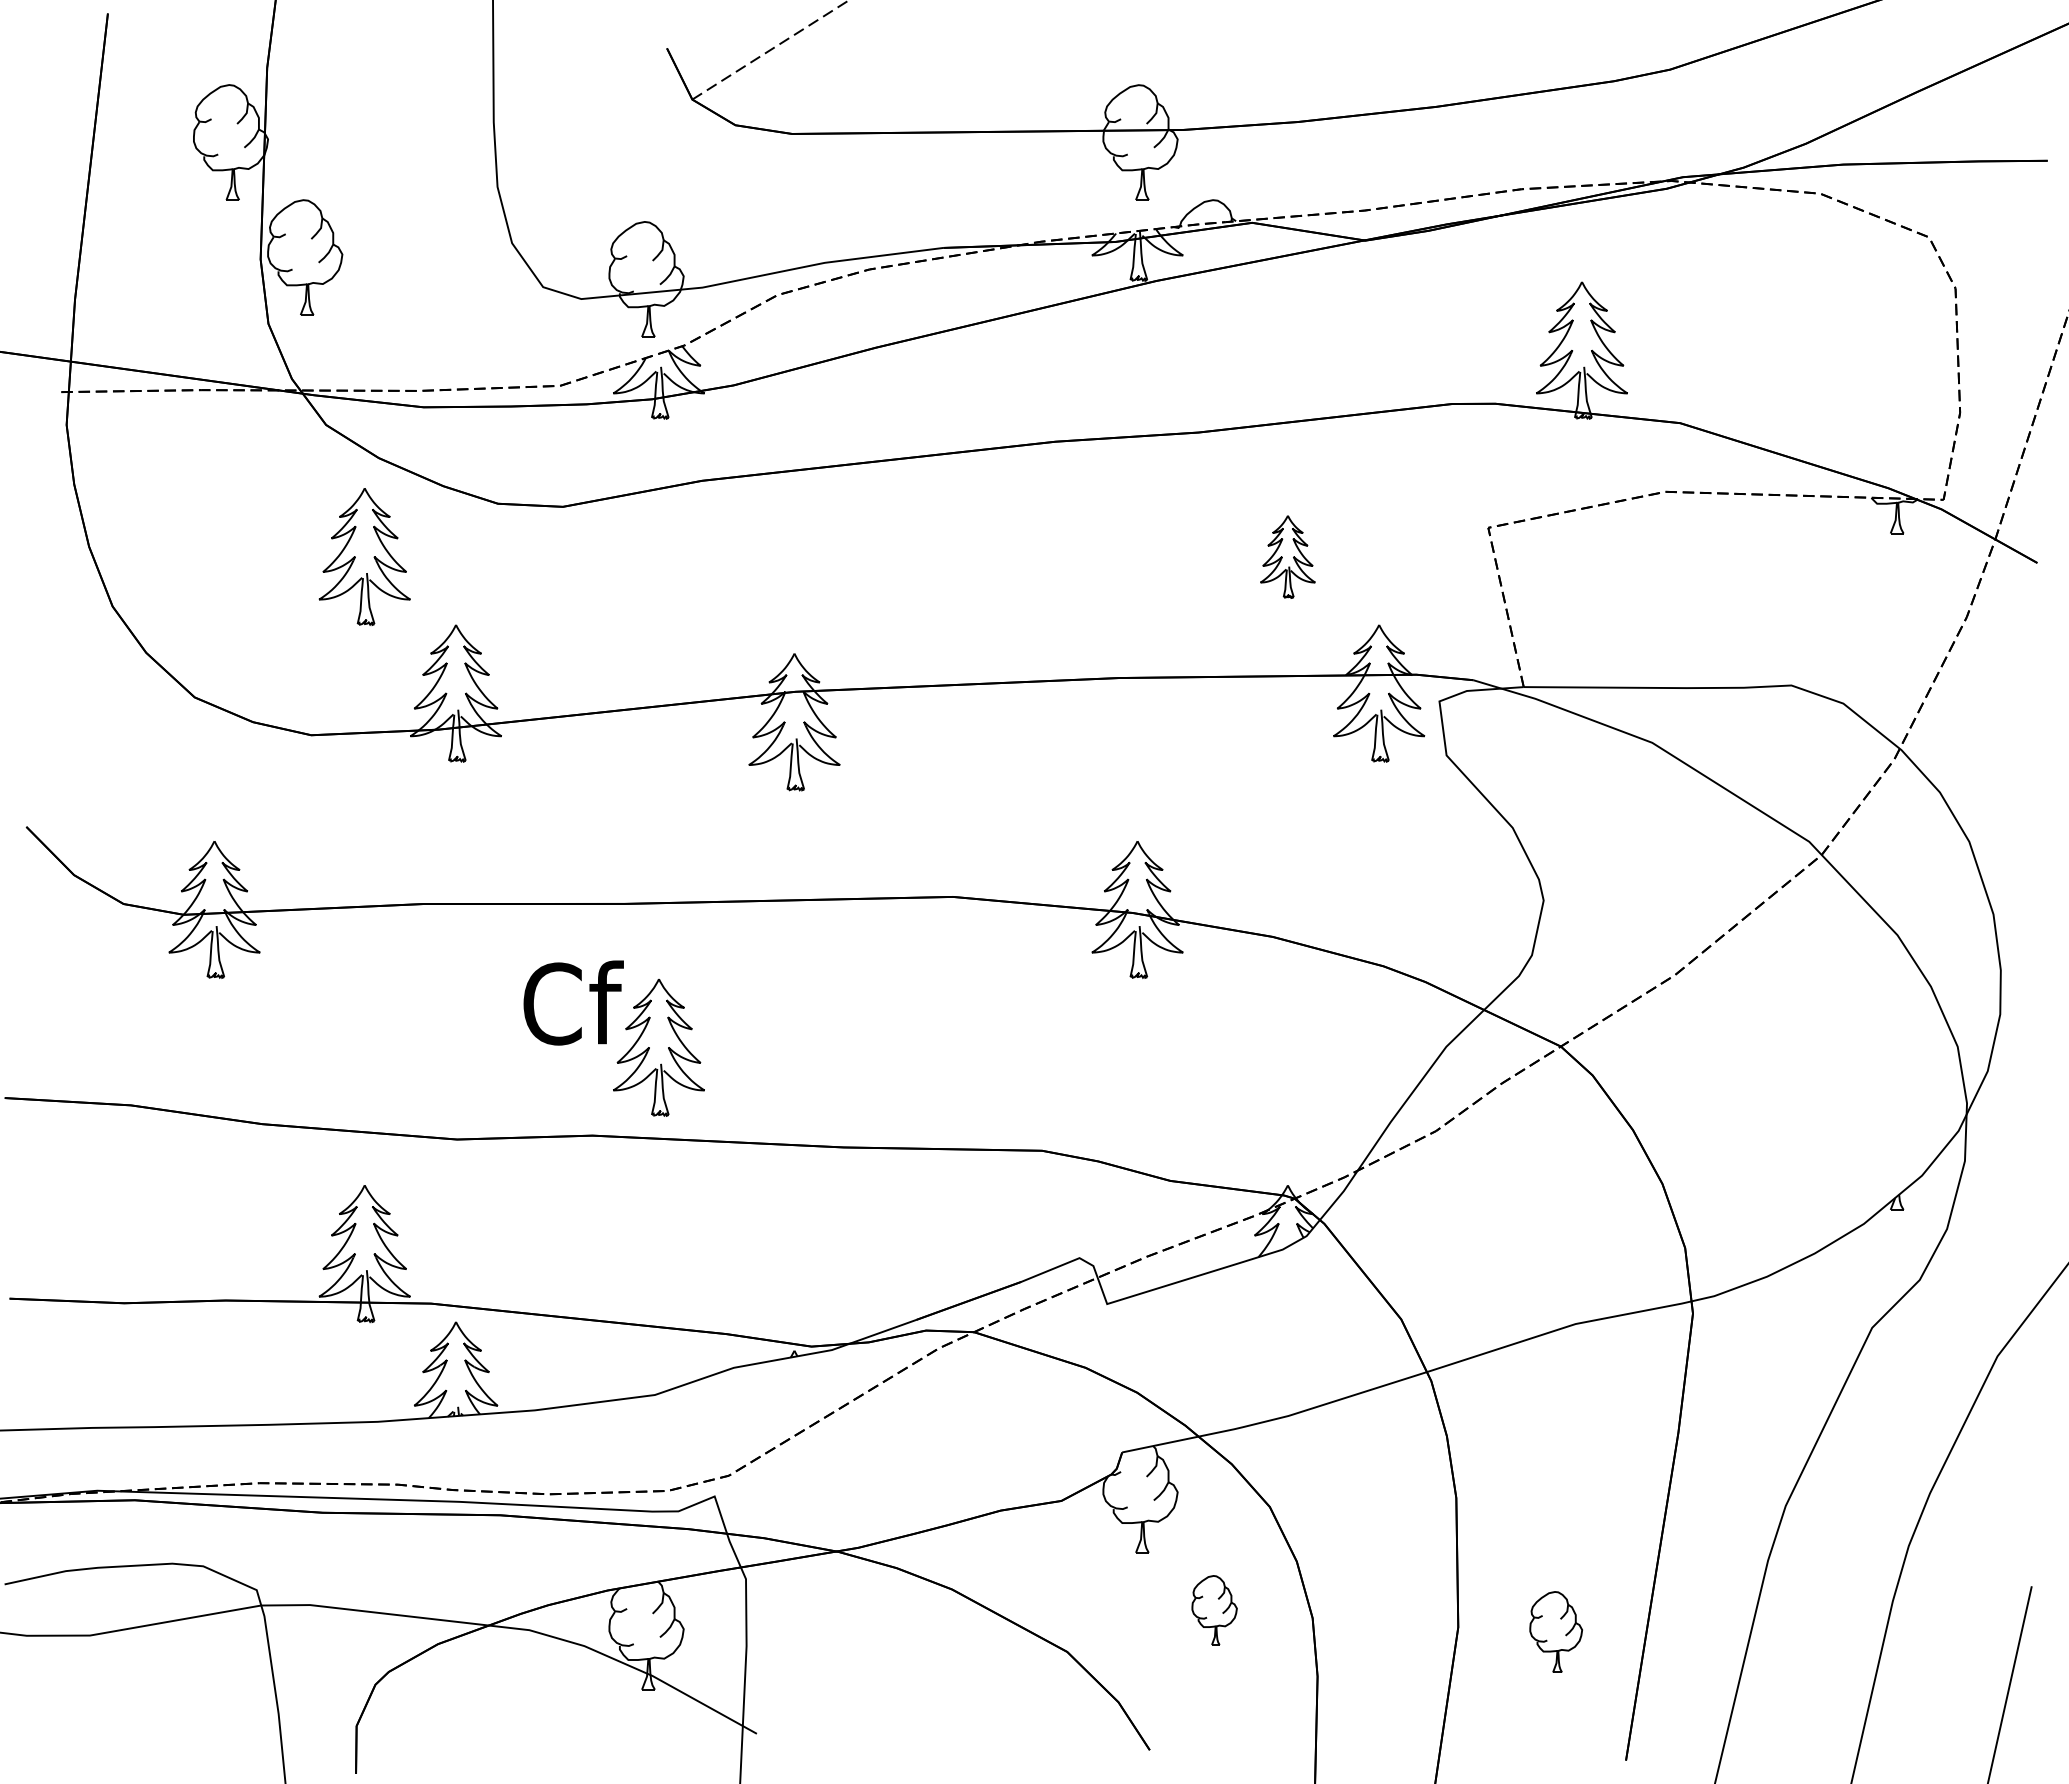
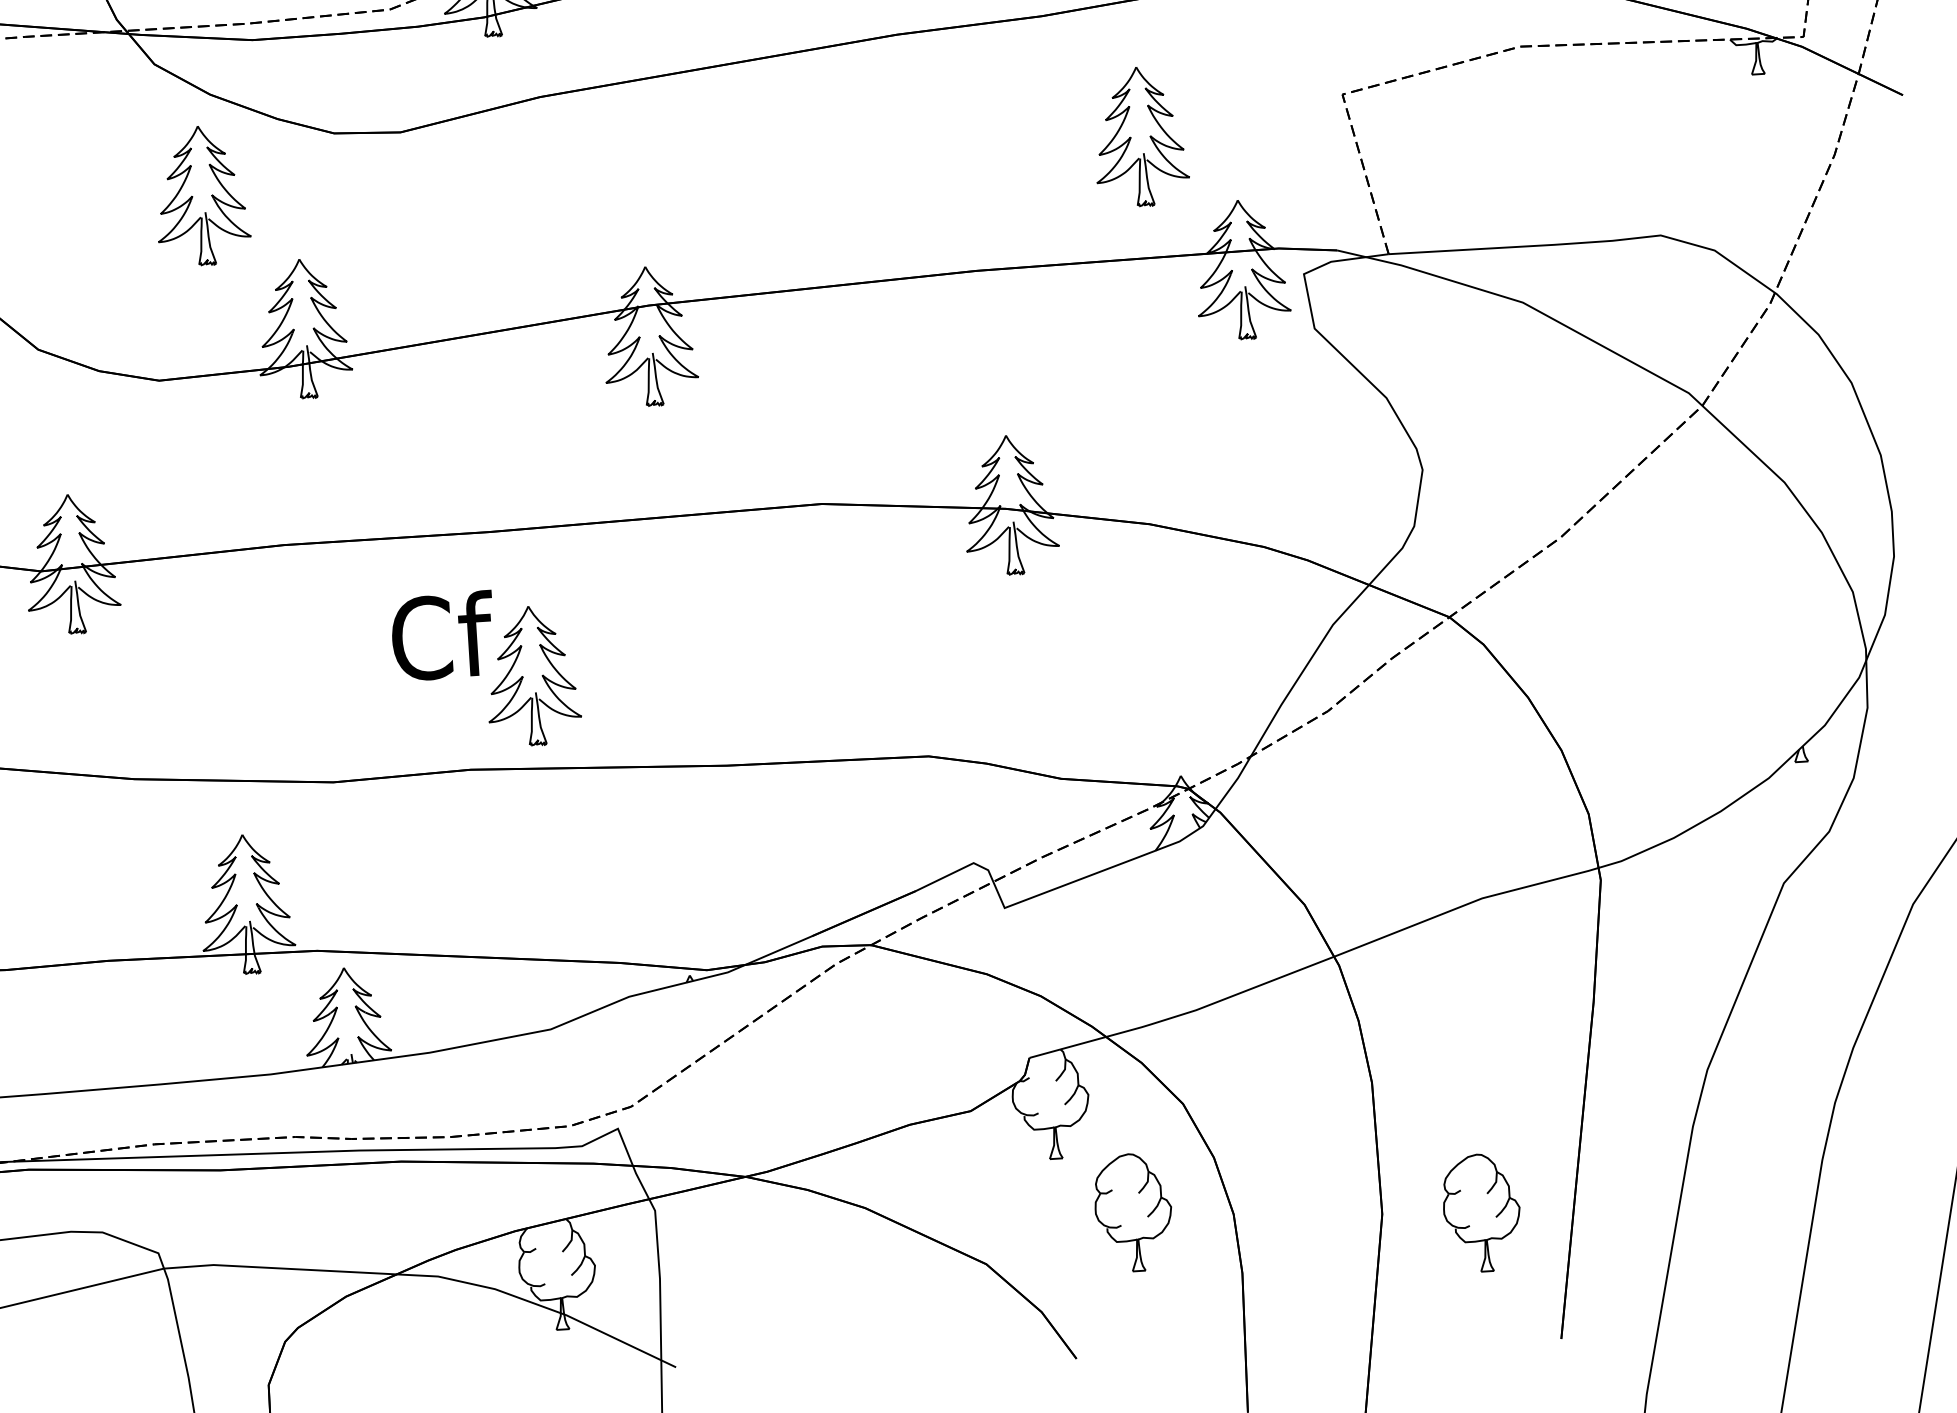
part: (1287, 556) -> (1140, 136), size x1.67
part: (1214, 1610) -> (1133, 1212), size x1.67
part: (1556, 1631) -> (1482, 1212), size x1.43

